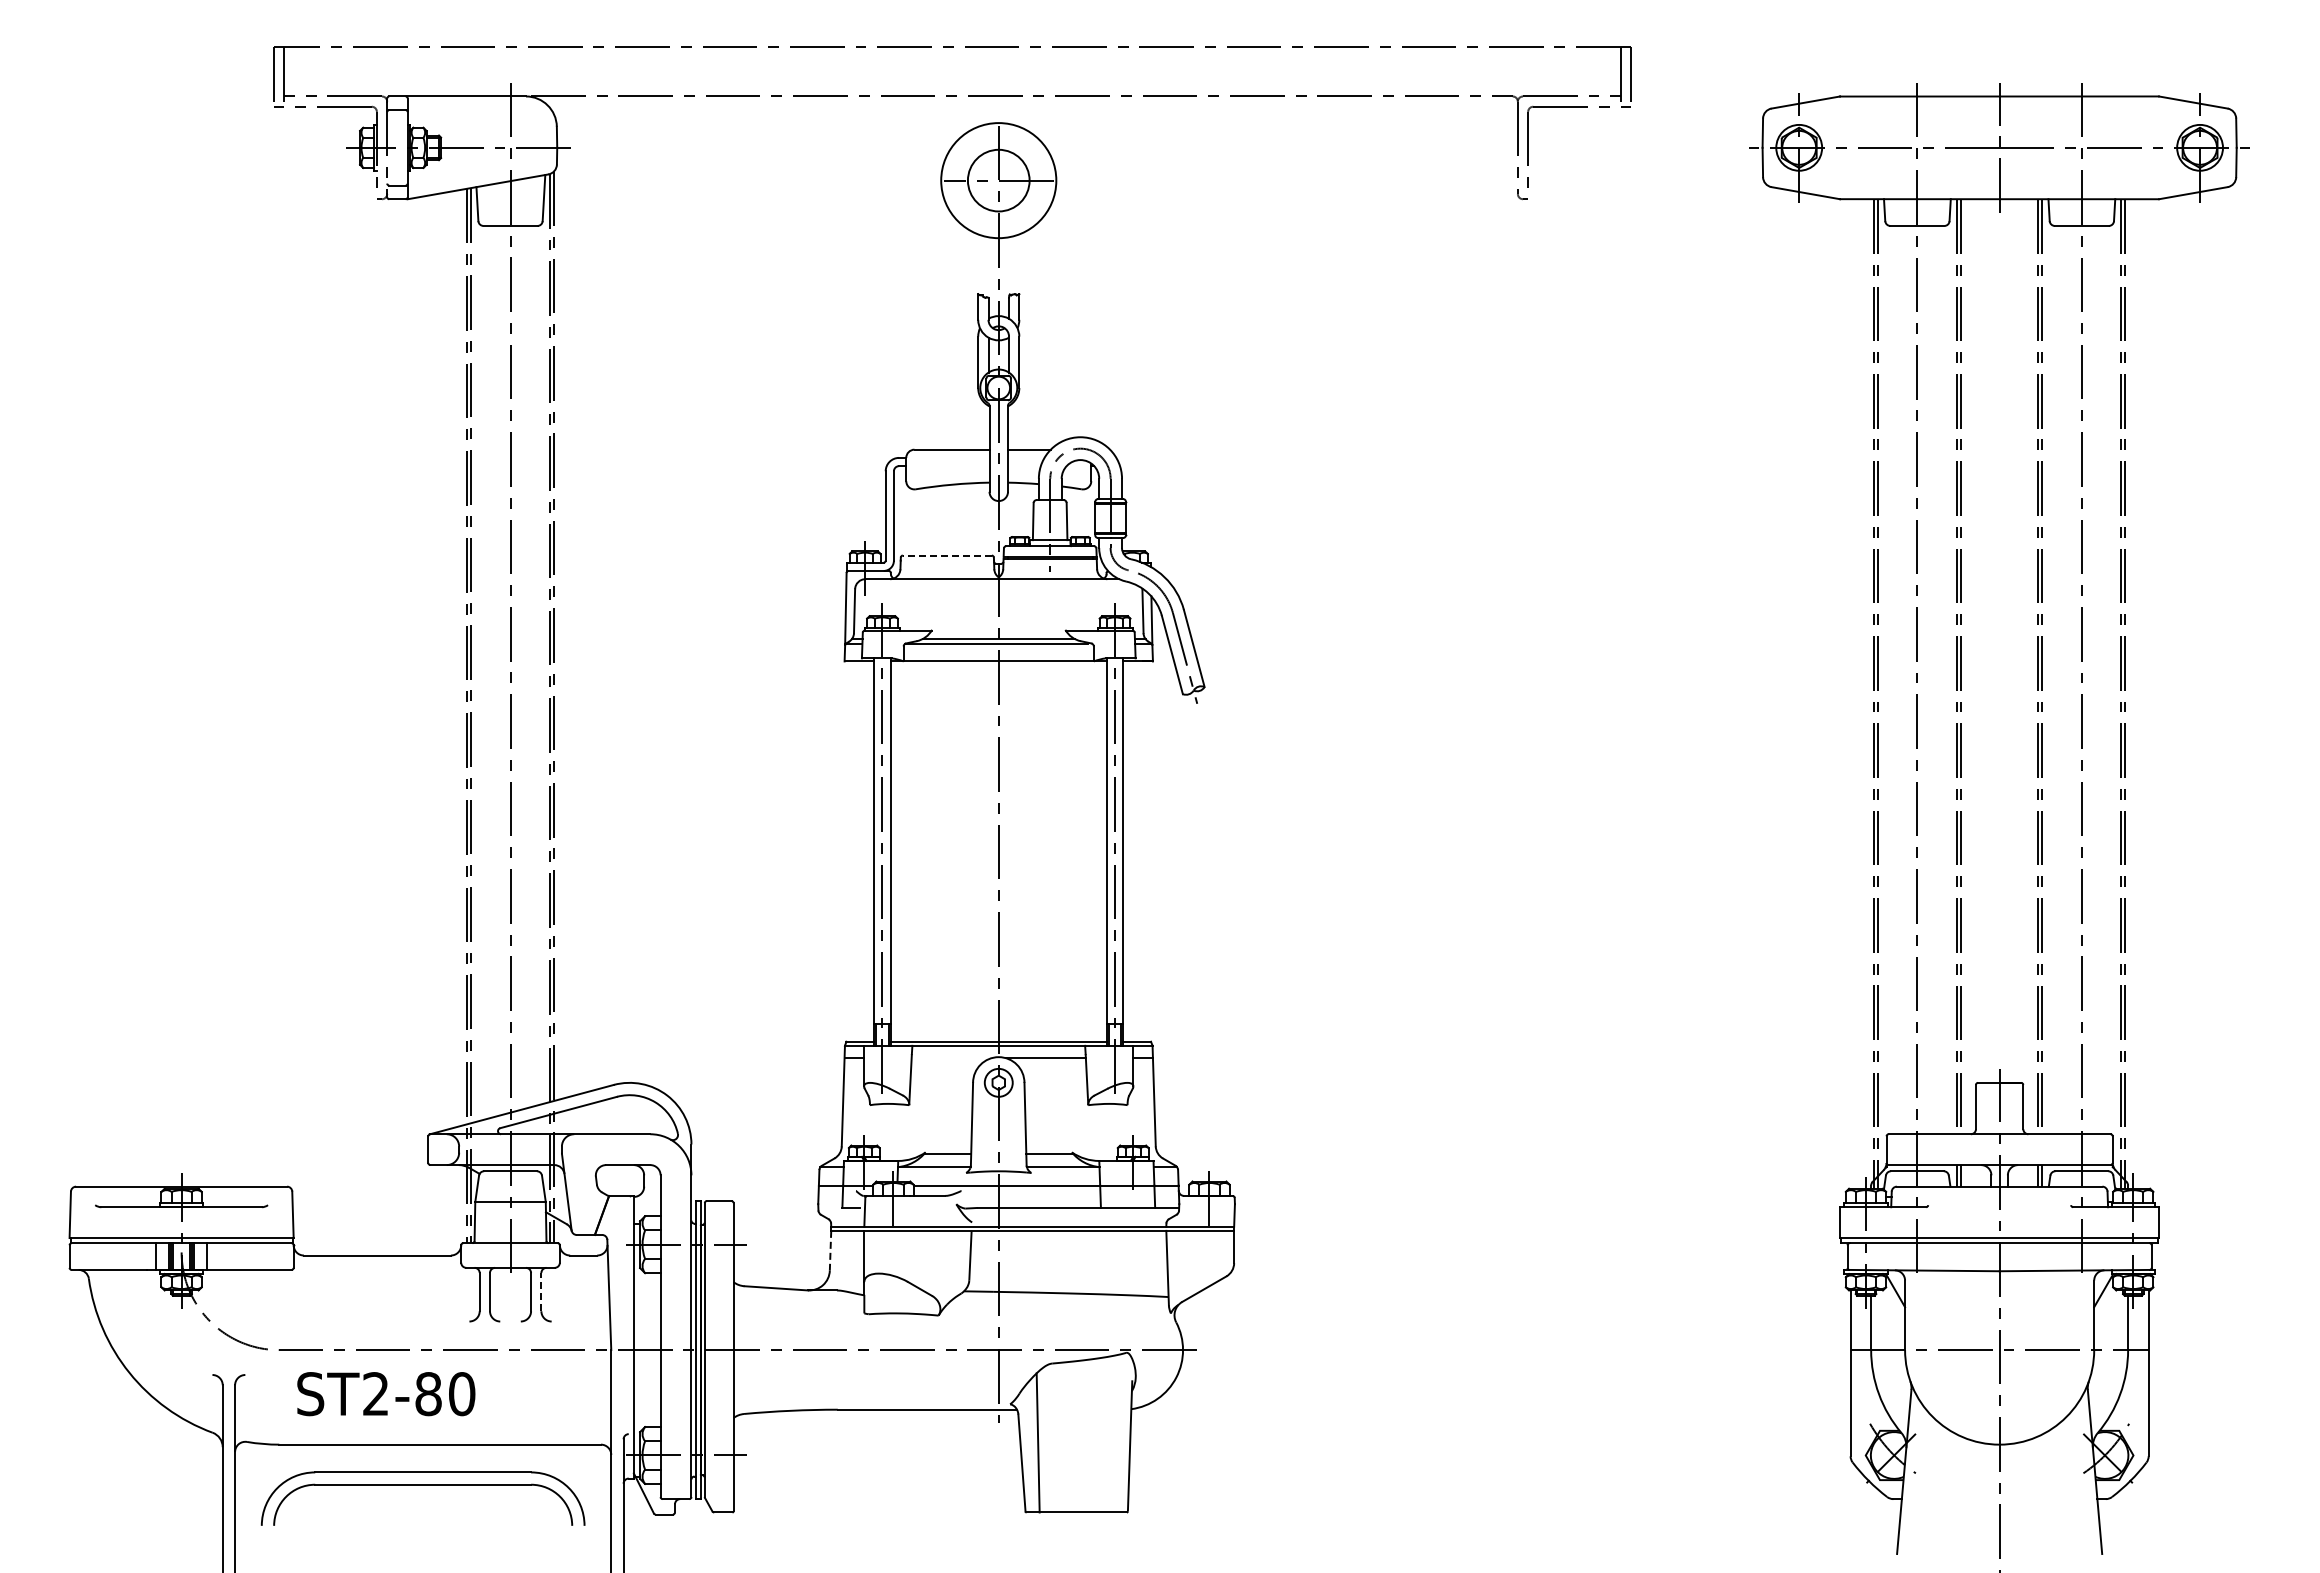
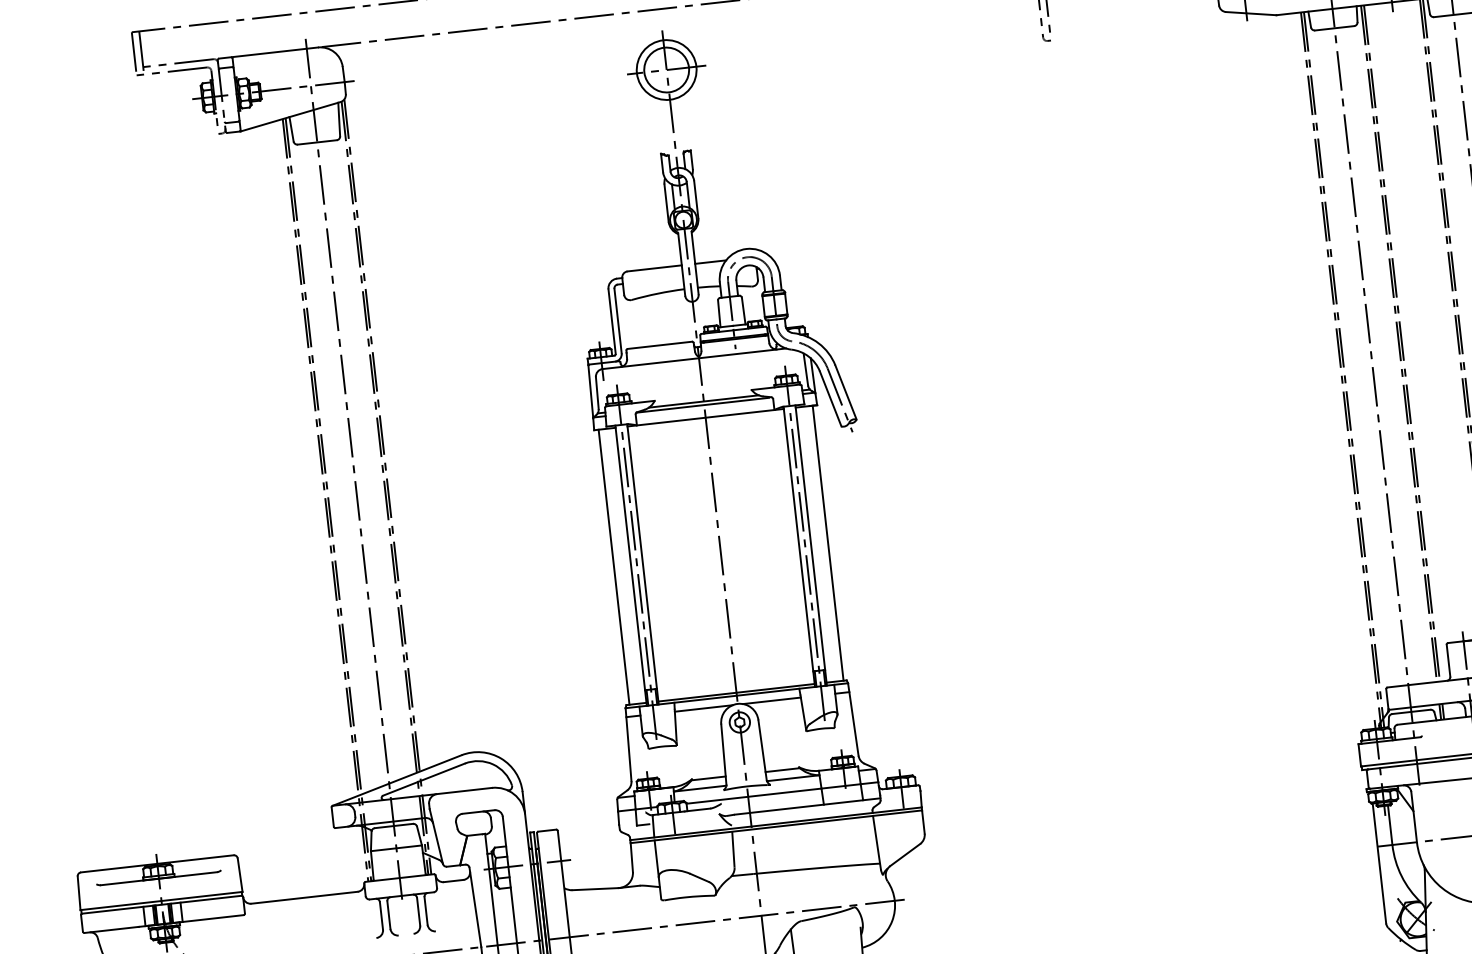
circle: (998, 180) -> (666, 69), size x0.71
line: (946, 555) -> (659, 345), dashed -> solid
line: (850, 851) -> (613, 567), added
line: (1146, 851) -> (827, 543), added
line: (951, 1058) -> (703, 708), added
line: (830, 1250) -> (631, 857), dashed -> solid
line: (541, 1291) -> (426, 910), dashed -> solid

